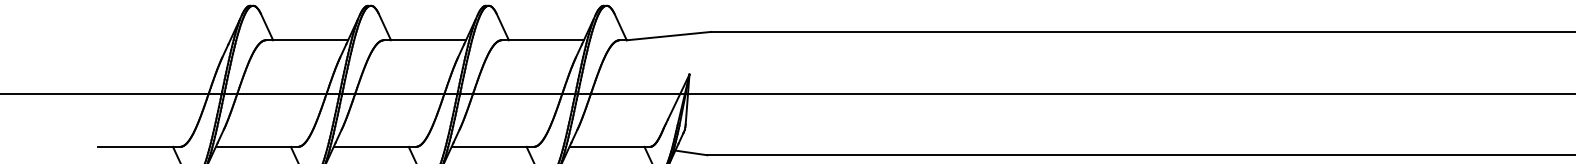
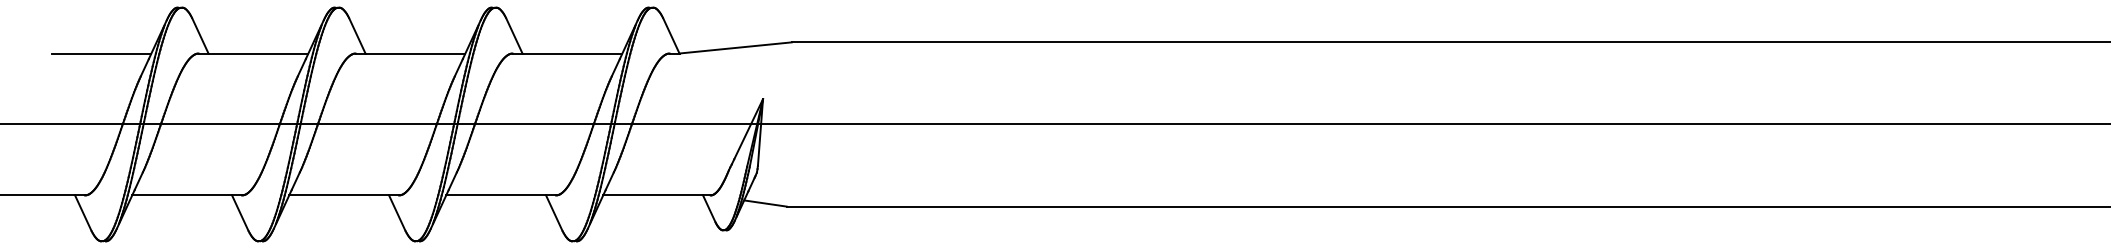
line: (192, 40) -> (101, 53), added

